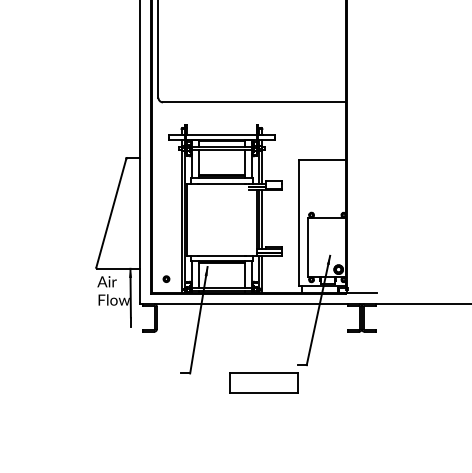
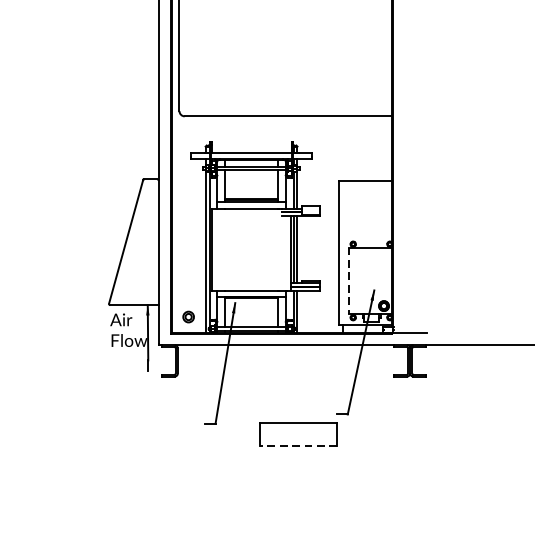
line: (308, 247) -> (349, 280), solid -> dashed
part: (166, 278) -> (188, 316), size x1.6
line: (263, 393) -> (298, 446), solid -> dashed

